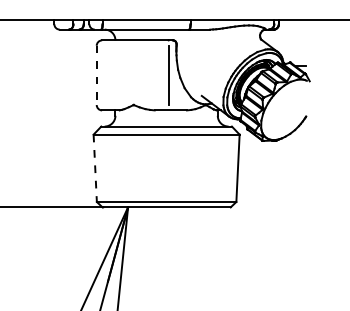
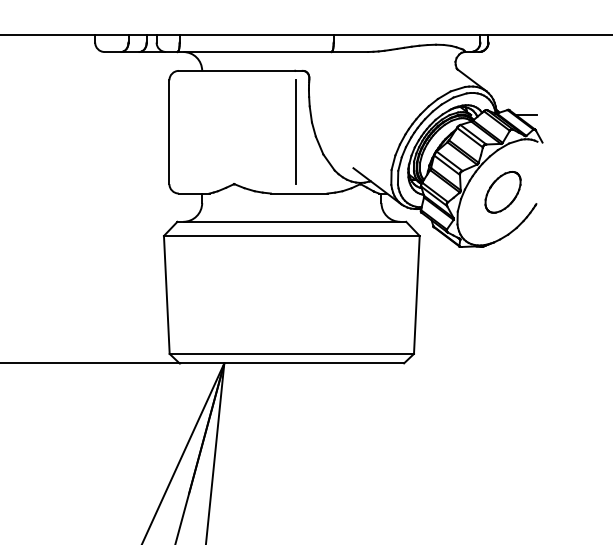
line: (96, 75) -> (169, 132), dashed -> solid
part: (287, 109) -> (503, 191), added
line: (95, 168) -> (167, 295), dashed -> solid

